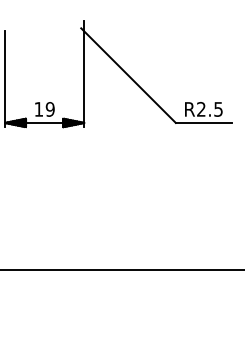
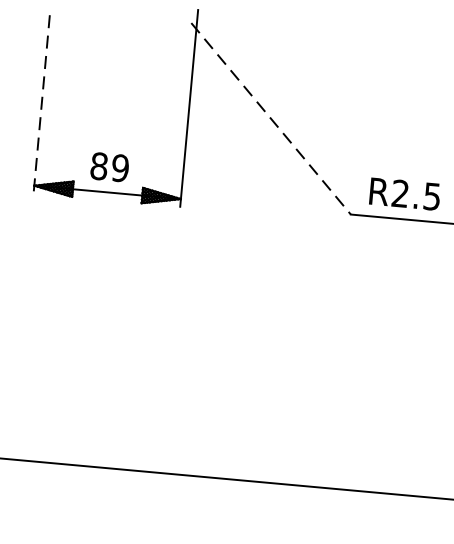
line: (128, 75) -> (271, 118), solid -> dashed
line: (5, 79) -> (42, 105), solid -> dashed
text: (38, 109) -> (98, 166), 19 -> 89

